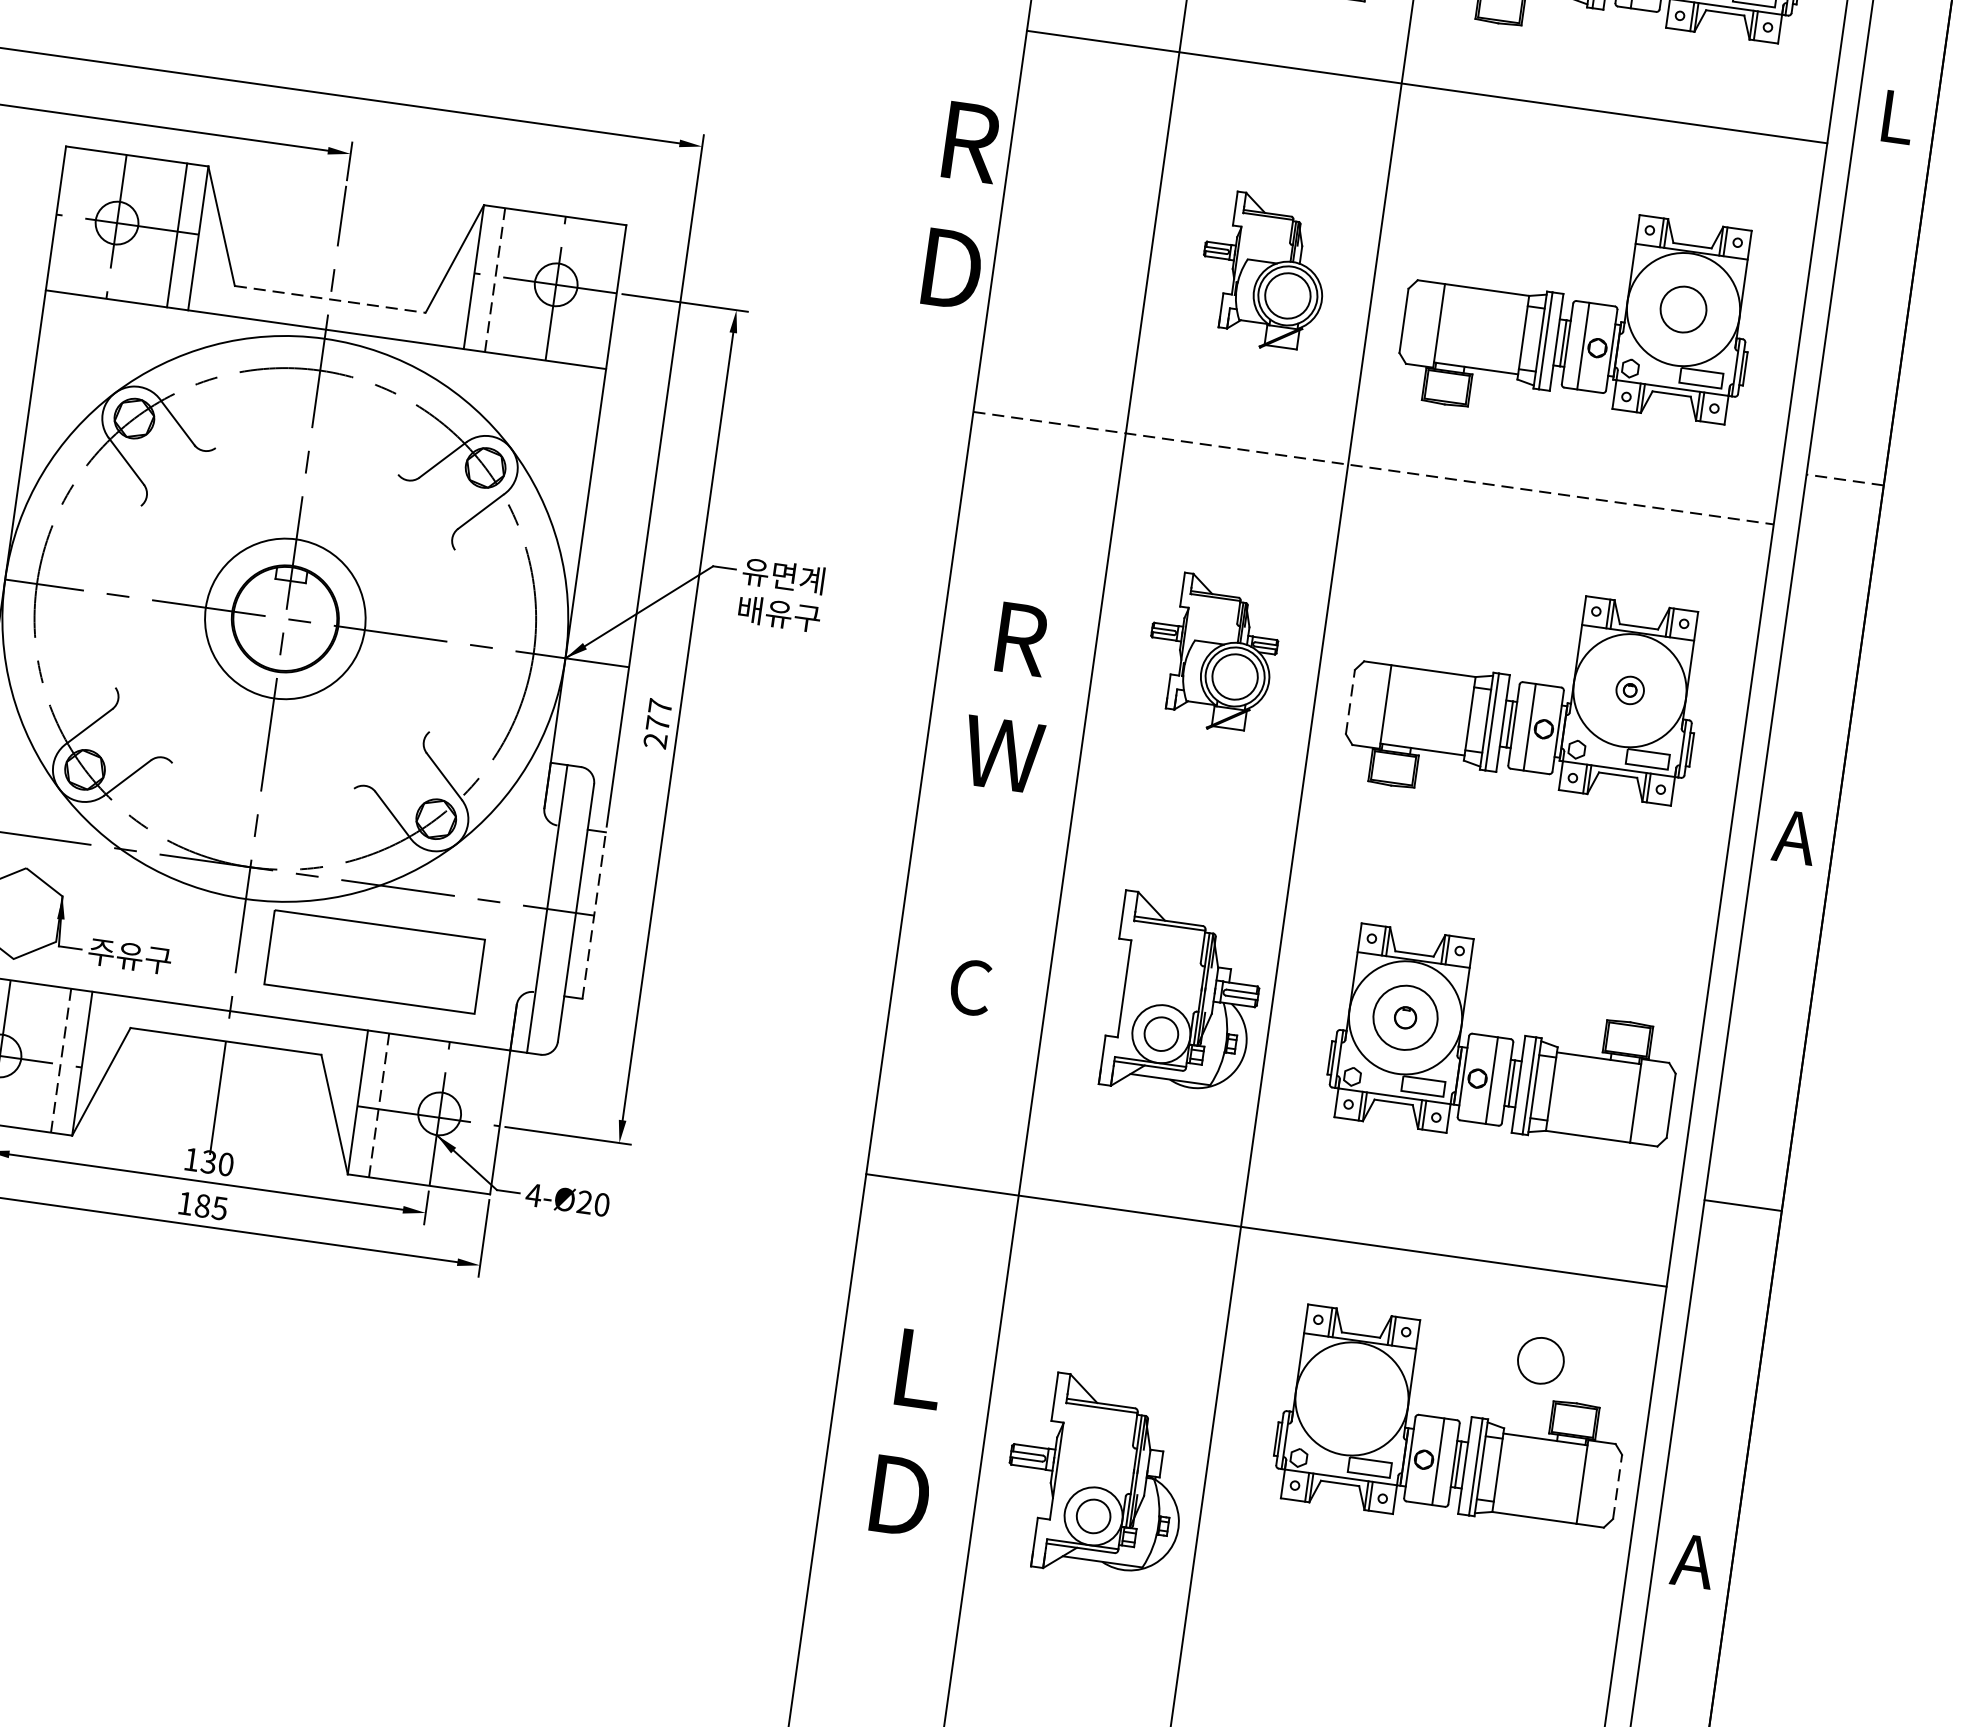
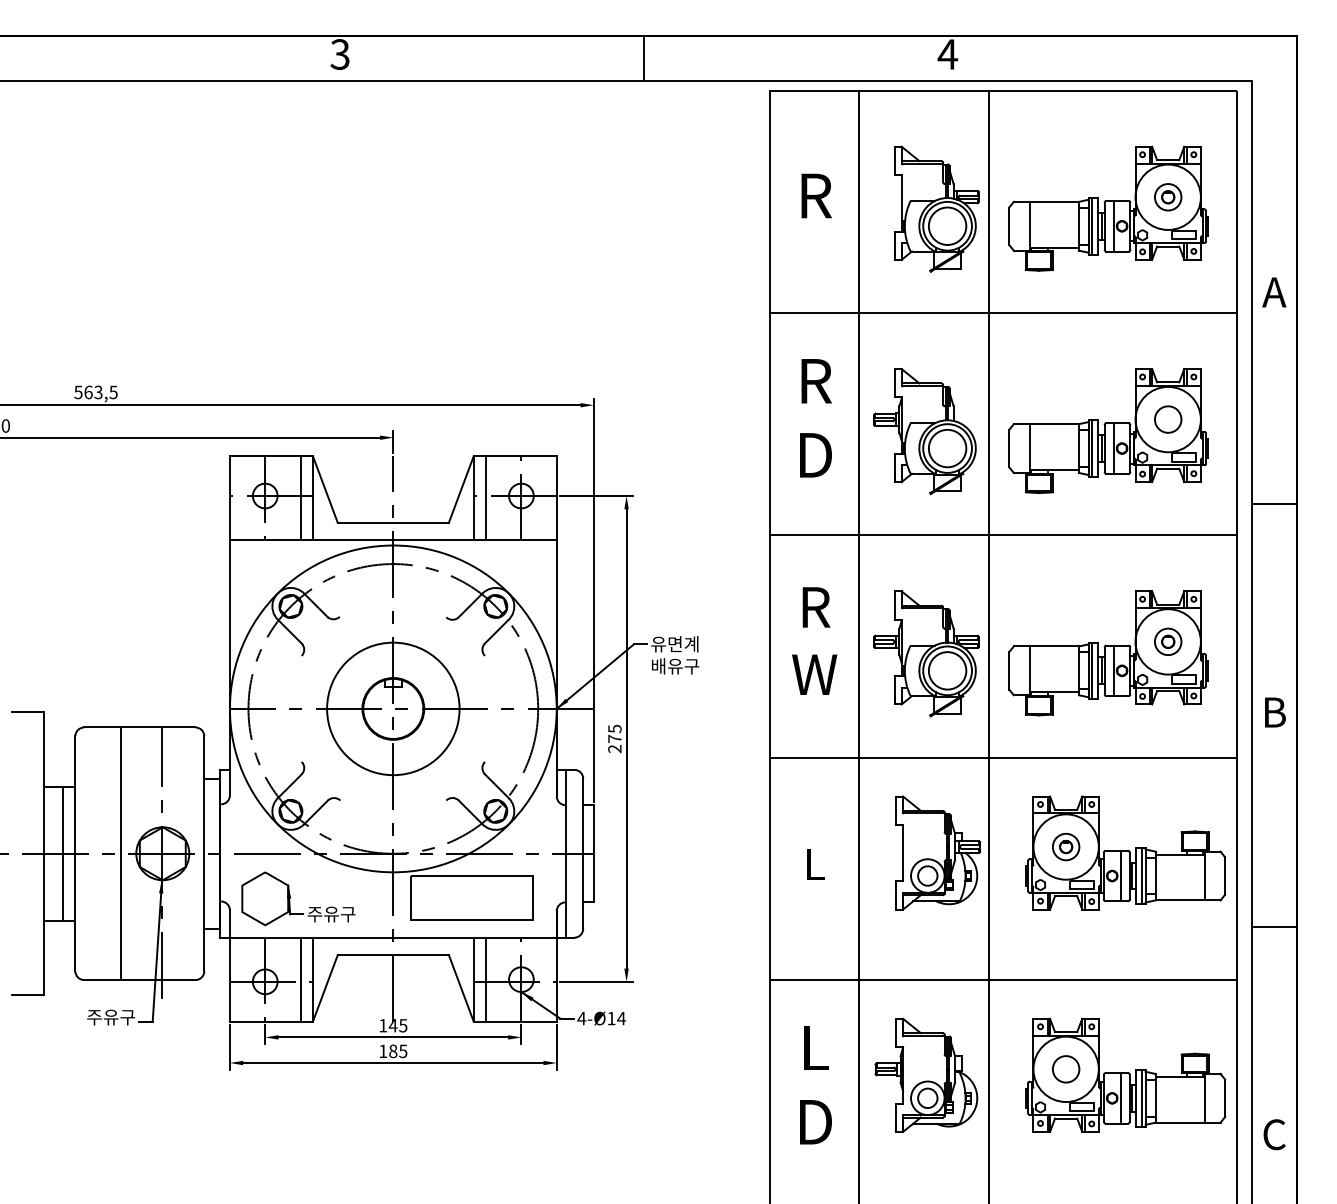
text: (1896, 117) -> (1274, 292), L -> A
text: (960, 206) -> (815, 418), moved
part: (1262, 271) -> (924, 431), size x1.43
line: (495, 280) -> (486, 498), dashed -> solid
line: (330, 299) -> (393, 522), dashed -> solid
line: (1374, 468) -> (1004, 535), dashed -> solid
line: (1843, 480) -> (1273, 504), dashed -> solid
circle: (285, 618) -> (393, 708), size x1.43
part: (1212, 652) -> (926, 653), size x1.43
part: (1630, 690) -> (1168, 641), size x1.67
text: (1010, 695) -> (814, 640), moved
line: (1350, 701) -> (1009, 670), dashed -> solid
text: (659, 705) -> (614, 728), 277 -> 275
text: (1795, 837) -> (1274, 712), A -> B
line: (1319, 849) -> (1003, 757), added
line: (593, 915) -> (593, 853), dashed -> solid
text: (969, 987) -> (814, 864), C -> L
circle: (1404, 1016) -> (1065, 846), size x0.71
line: (60, 1060) -> (300, 979), dashed -> solid
line: (379, 1105) -> (486, 979), dashed -> solid
text: (216, 1162) -> (397, 1025), 130 -> 145
text: (593, 1203) -> (616, 1018), 4-Ø20 -> 4-Ø14
circle: (1541, 1361) -> (1066, 1069), moved
text: (908, 1433) -> (815, 1085), moved
part: (1097, 1475) -> (926, 1074), moved
line: (1618, 1487) -> (1225, 1098), dashed -> solid
text: (1693, 1560) -> (1274, 1134), A -> C

